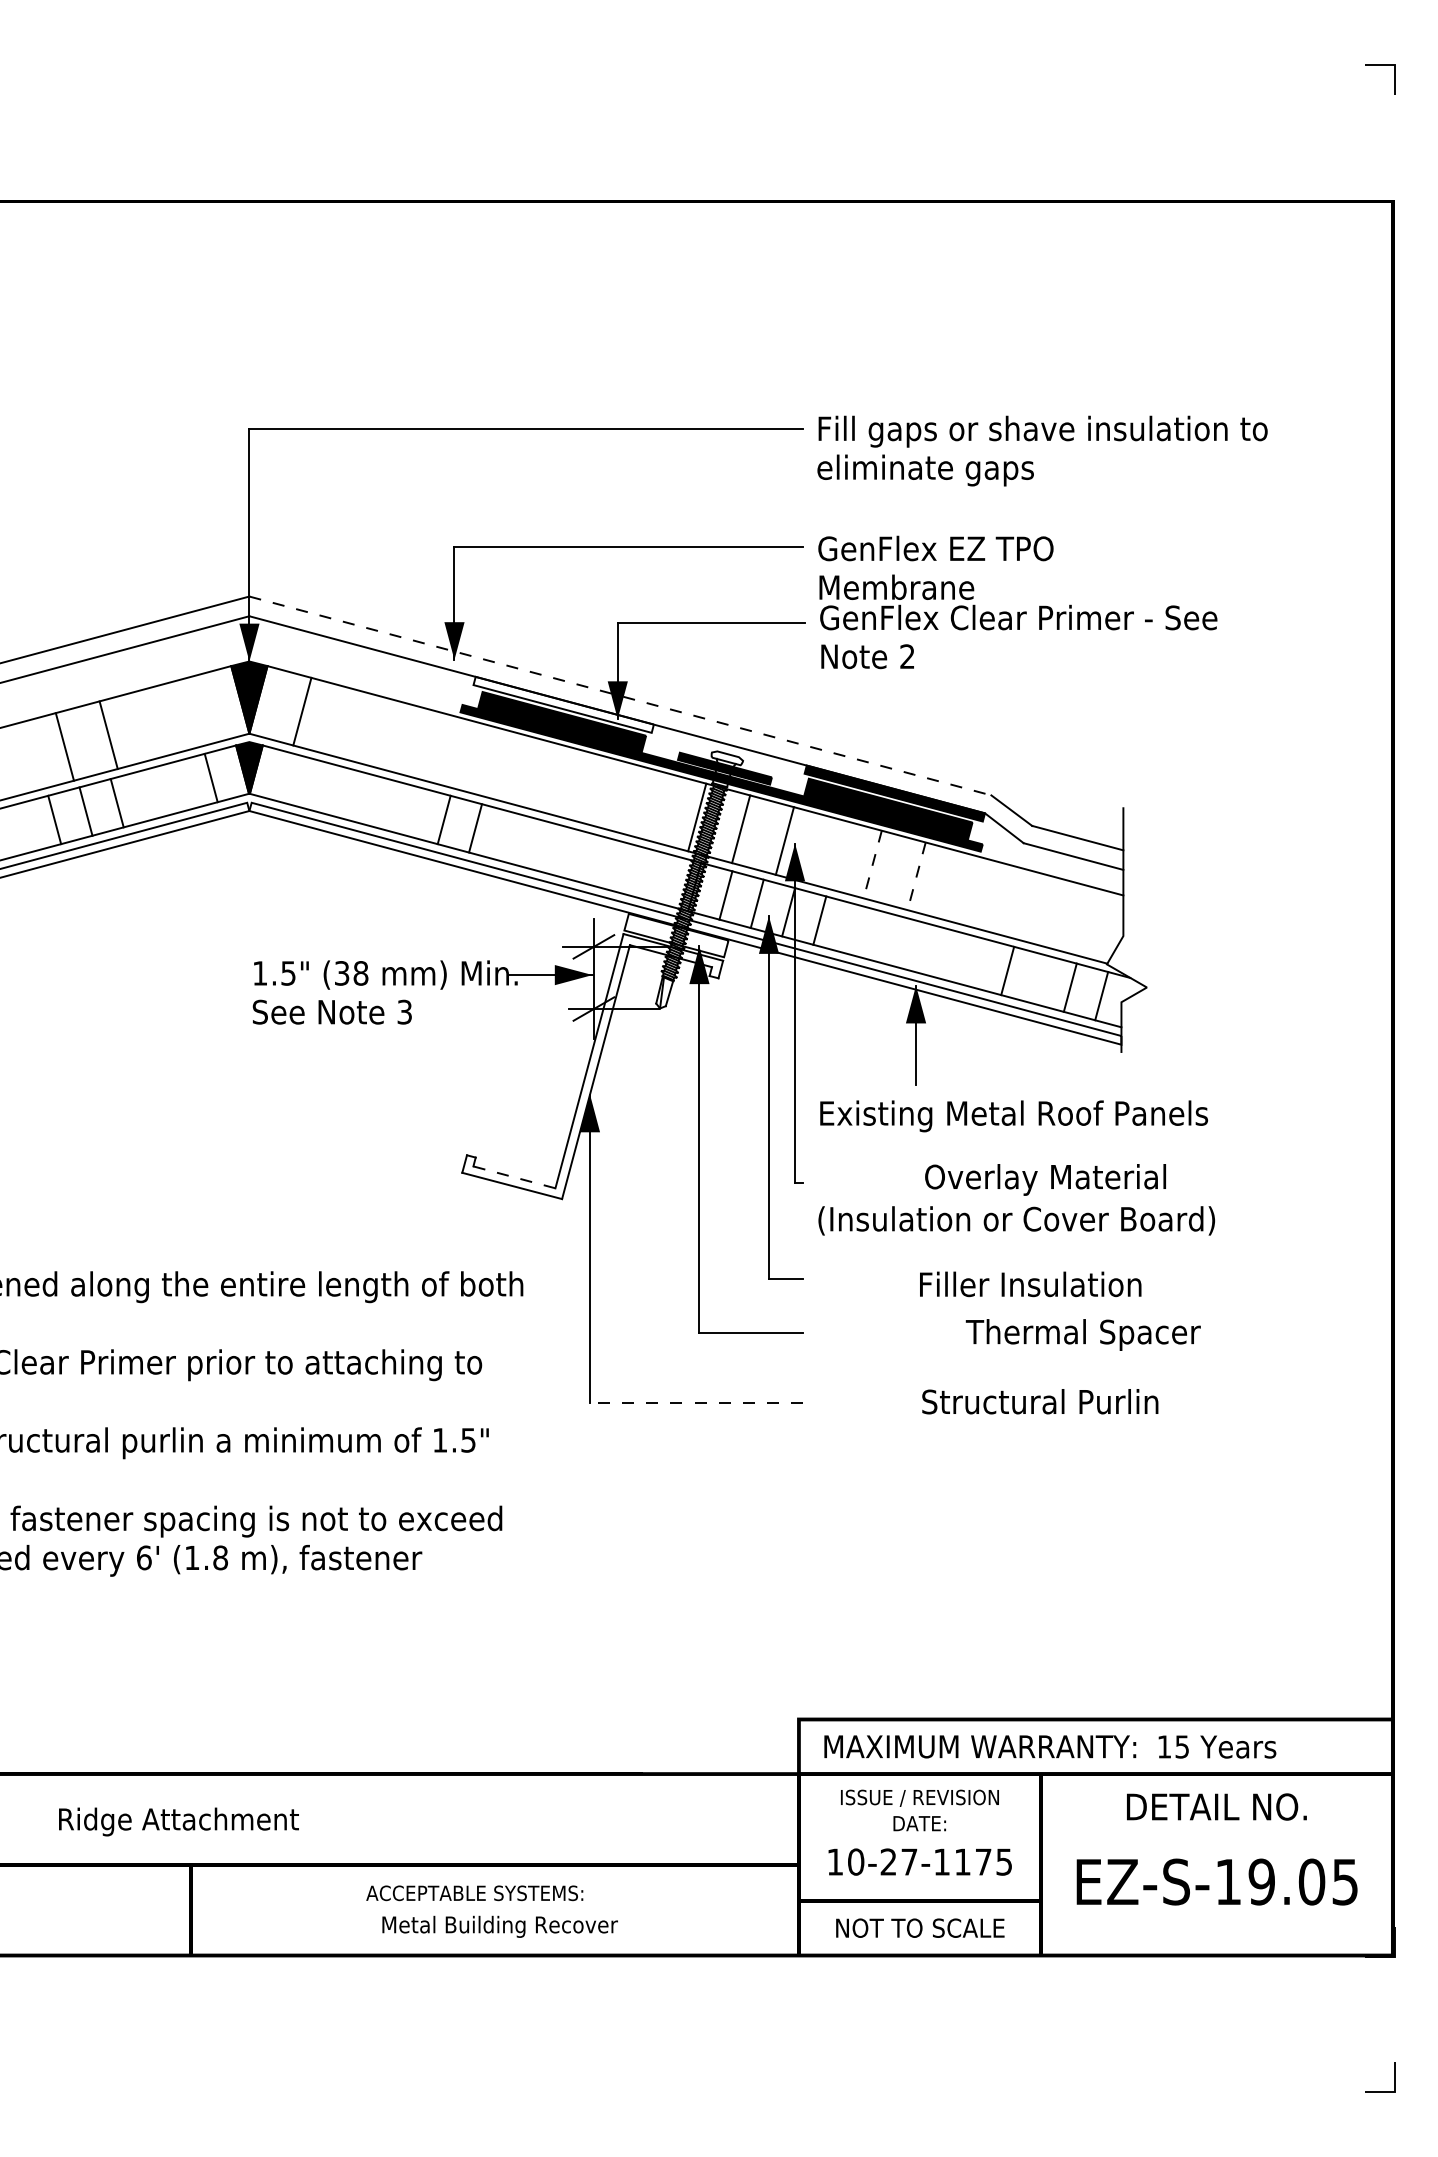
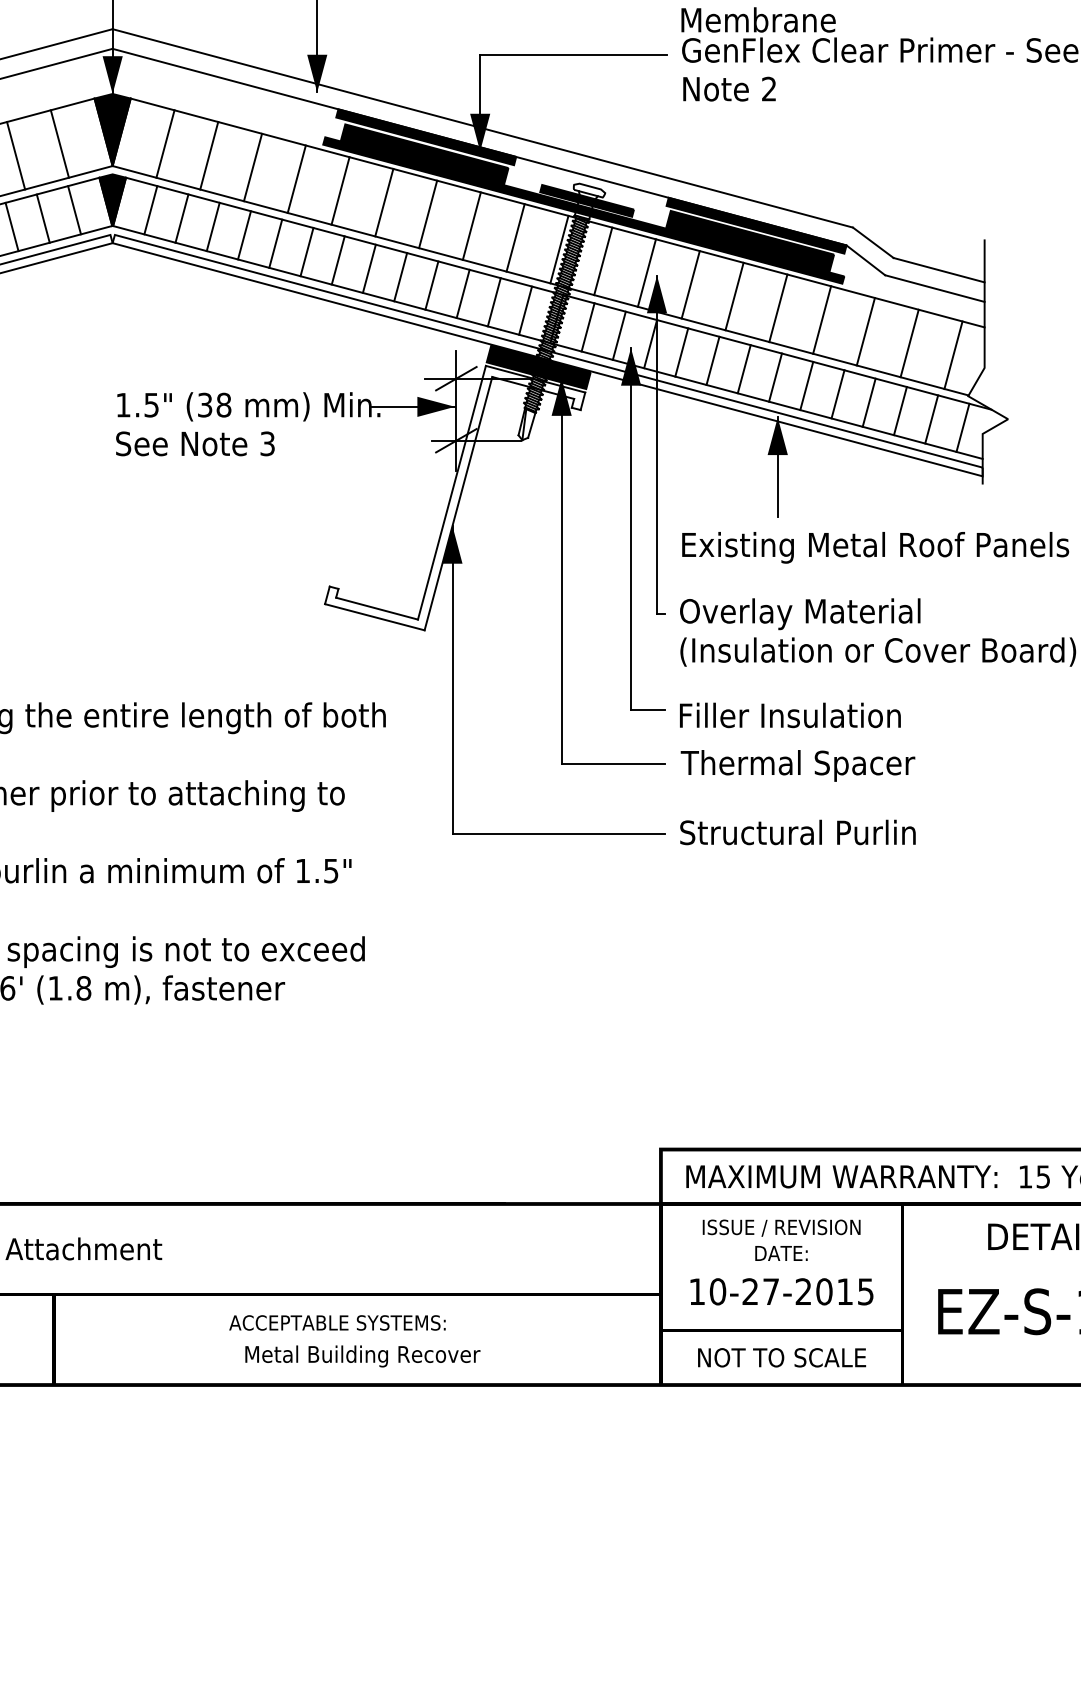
line: (620, 696) -> (482, 128), dashed -> solid
fill: (563, 704) -> (426, 136), added
line: (196, 711) -> (59, 143), added
line: (152, 723) -> (15, 155), added
line: (346, 723) -> (209, 155), added
line: (390, 735) -> (253, 167), added
line: (433, 746) -> (296, 178), added
line: (477, 758) -> (340, 190), added
line: (521, 770) -> (384, 202), added
line: (287, 777) -> (150, 209), added
line: (565, 782) -> (428, 214), added
line: (179, 786) -> (42, 218), added
line: (318, 786) -> (181, 218), added
line: (609, 793) -> (471, 225), added
line: (148, 794) -> (11, 226), added
line: (349, 794) -> (212, 226), added
line: (381, 803) -> (244, 235), added
line: (653, 805) -> (515, 237), added
line: (412, 811) -> (275, 243), added
line: (506, 836) -> (369, 268), added
line: (537, 844) -> (400, 276), added
line: (828, 852) -> (690, 284), added
line: (568, 853) -> (431, 285), added
line: (600, 861) -> (462, 293), added
line: (872, 865) -> (734, 297), dashed -> solid
line: (631, 870) -> (493, 302), added
line: (916, 876) -> (778, 308), dashed -> solid
line: (662, 878) -> (524, 310), added
line: (960, 887) -> (822, 319), added
line: (1004, 899) -> (866, 331), added
line: (1048, 911) -> (909, 343), added
line: (1092, 923) -> (953, 355), added
line: (850, 928) -> (712, 360), added
fill: (676, 935) -> (538, 367), added
line: (882, 937) -> (744, 369), added
line: (913, 945) -> (775, 377), added
line: (944, 954) -> (806, 386), added
line: (976, 962) -> (838, 394), added
line: (1038, 979) -> (899, 411), added
line: (513, 1177) -> (376, 608), dashed -> solid
text: (1045, 1179) -> (800, 613), moved
text: (1030, 1284) -> (790, 715), moved
text: (1082, 1334) -> (797, 765), moved
text: (1040, 1401) -> (798, 832), moved
line: (696, 1402) -> (558, 833), dashed -> solid
text: (962, 1861) -> (824, 1291), 10-27-1175 -> 10-27-2015

